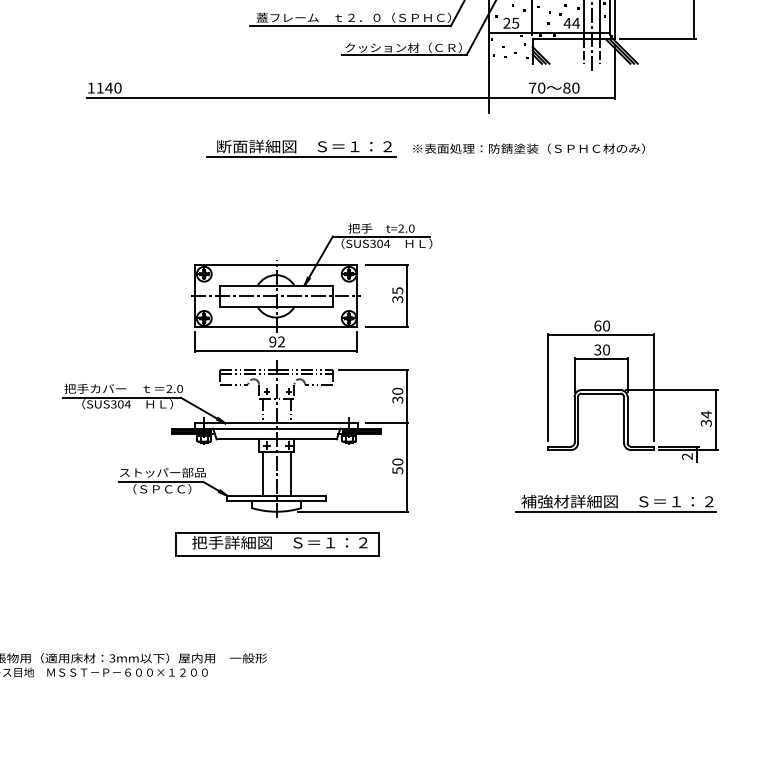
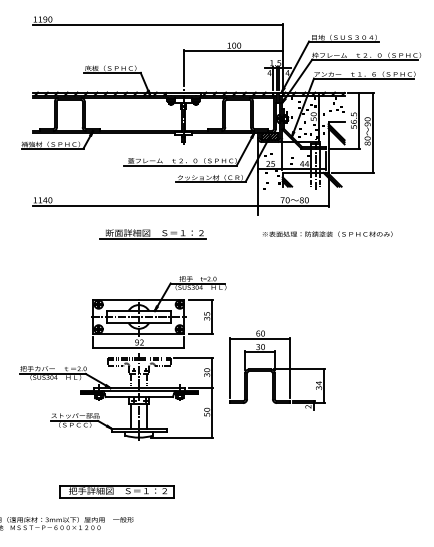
text: (528, 147) -> (327, 233), moved
part: (632, 391) -> (277, 370), moved
part: (614, 504) -> (328, 433), removed
part: (277, 543) -> (116, 491), moved

